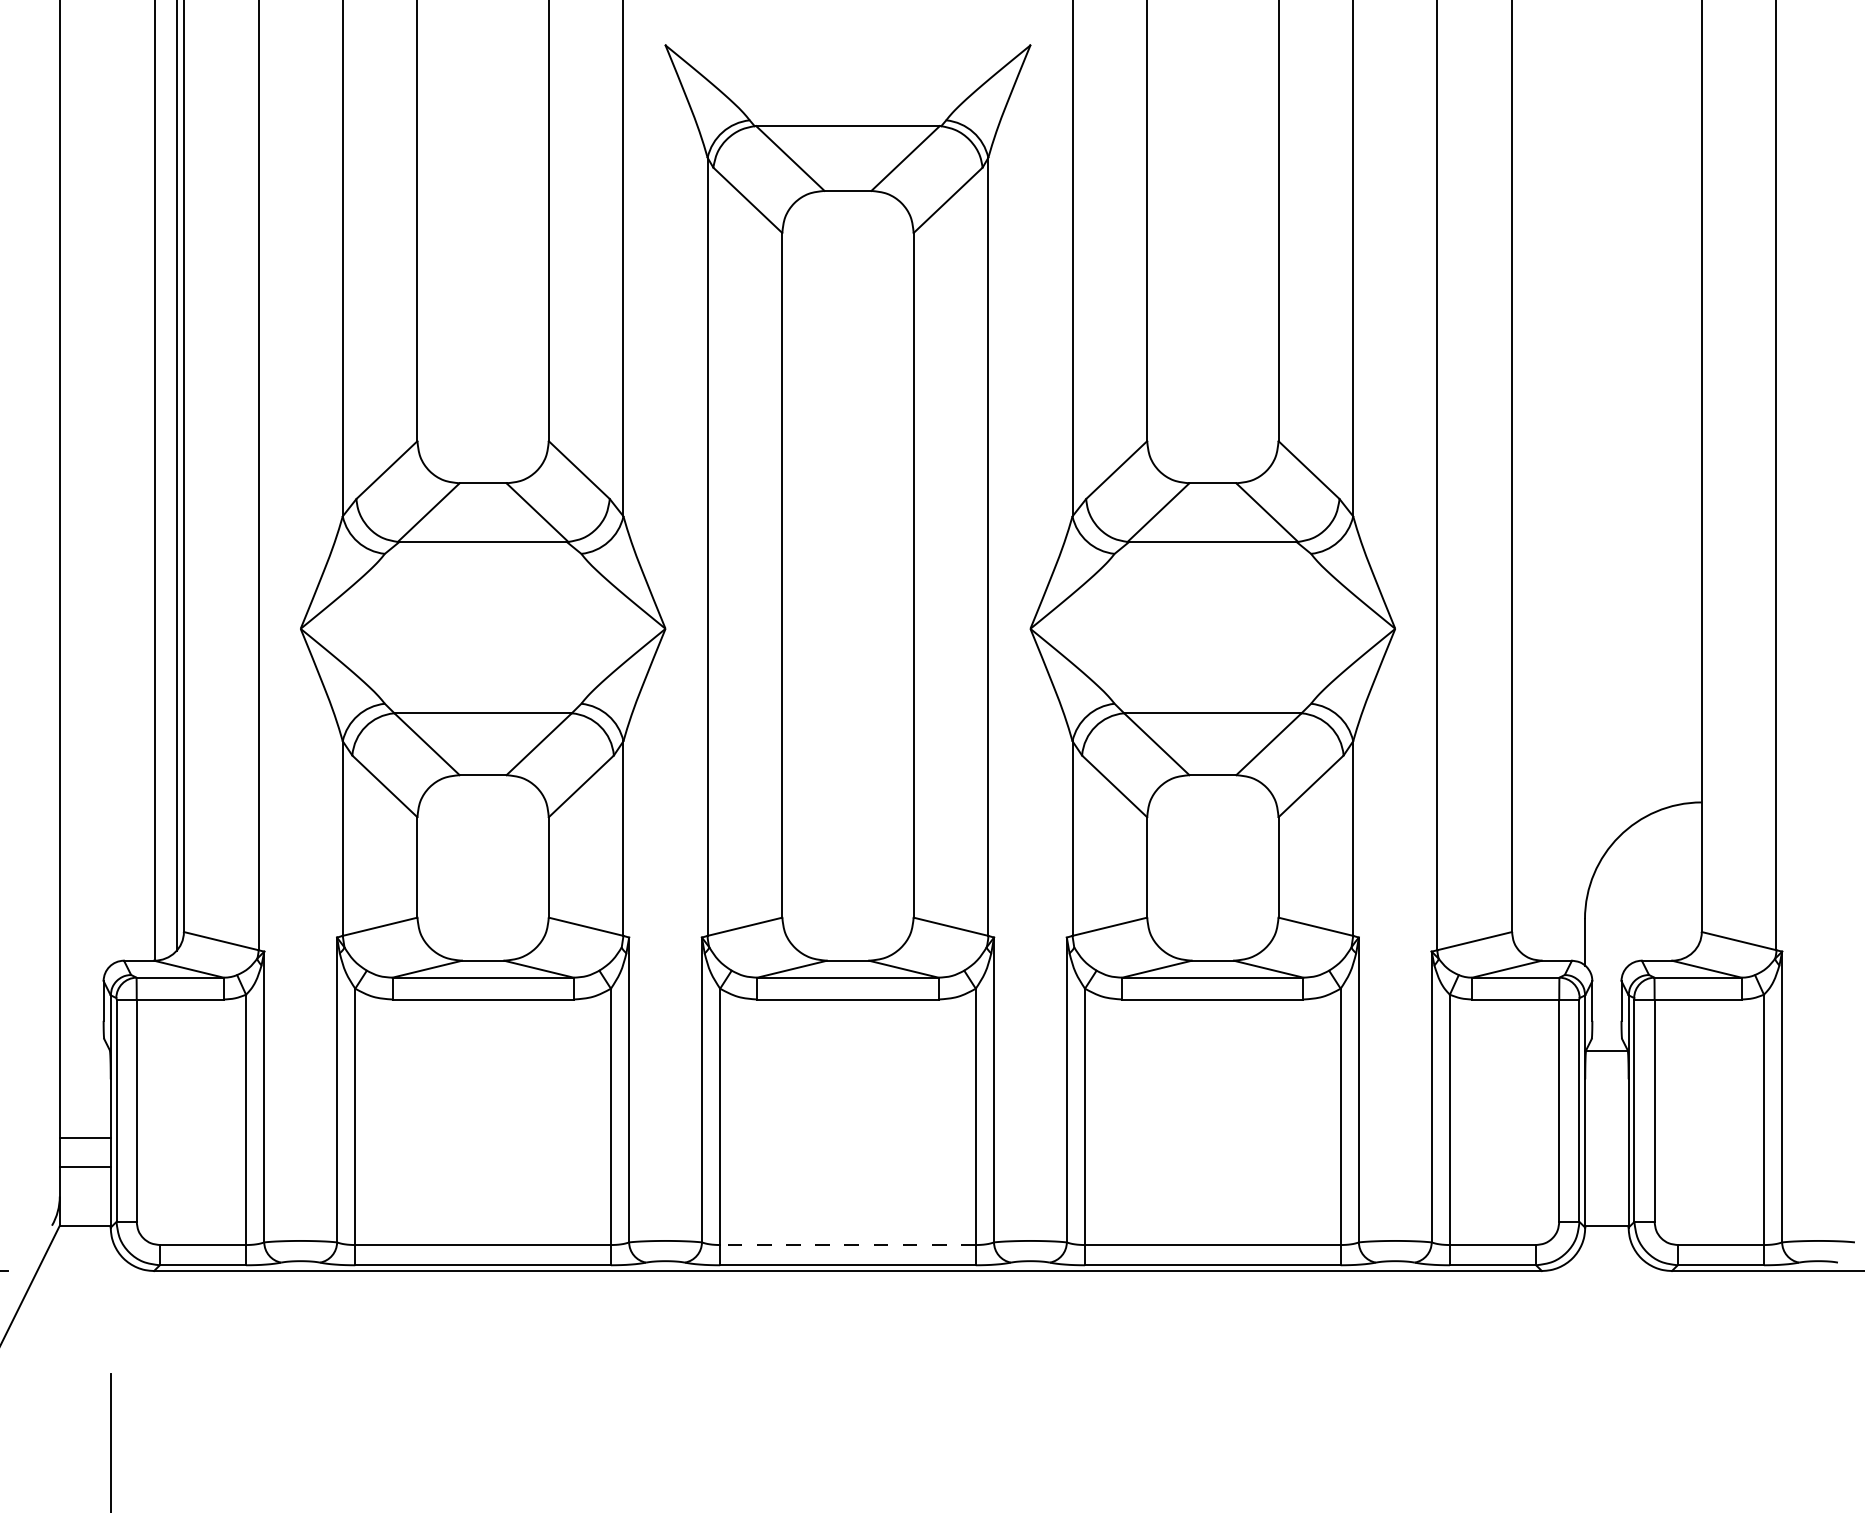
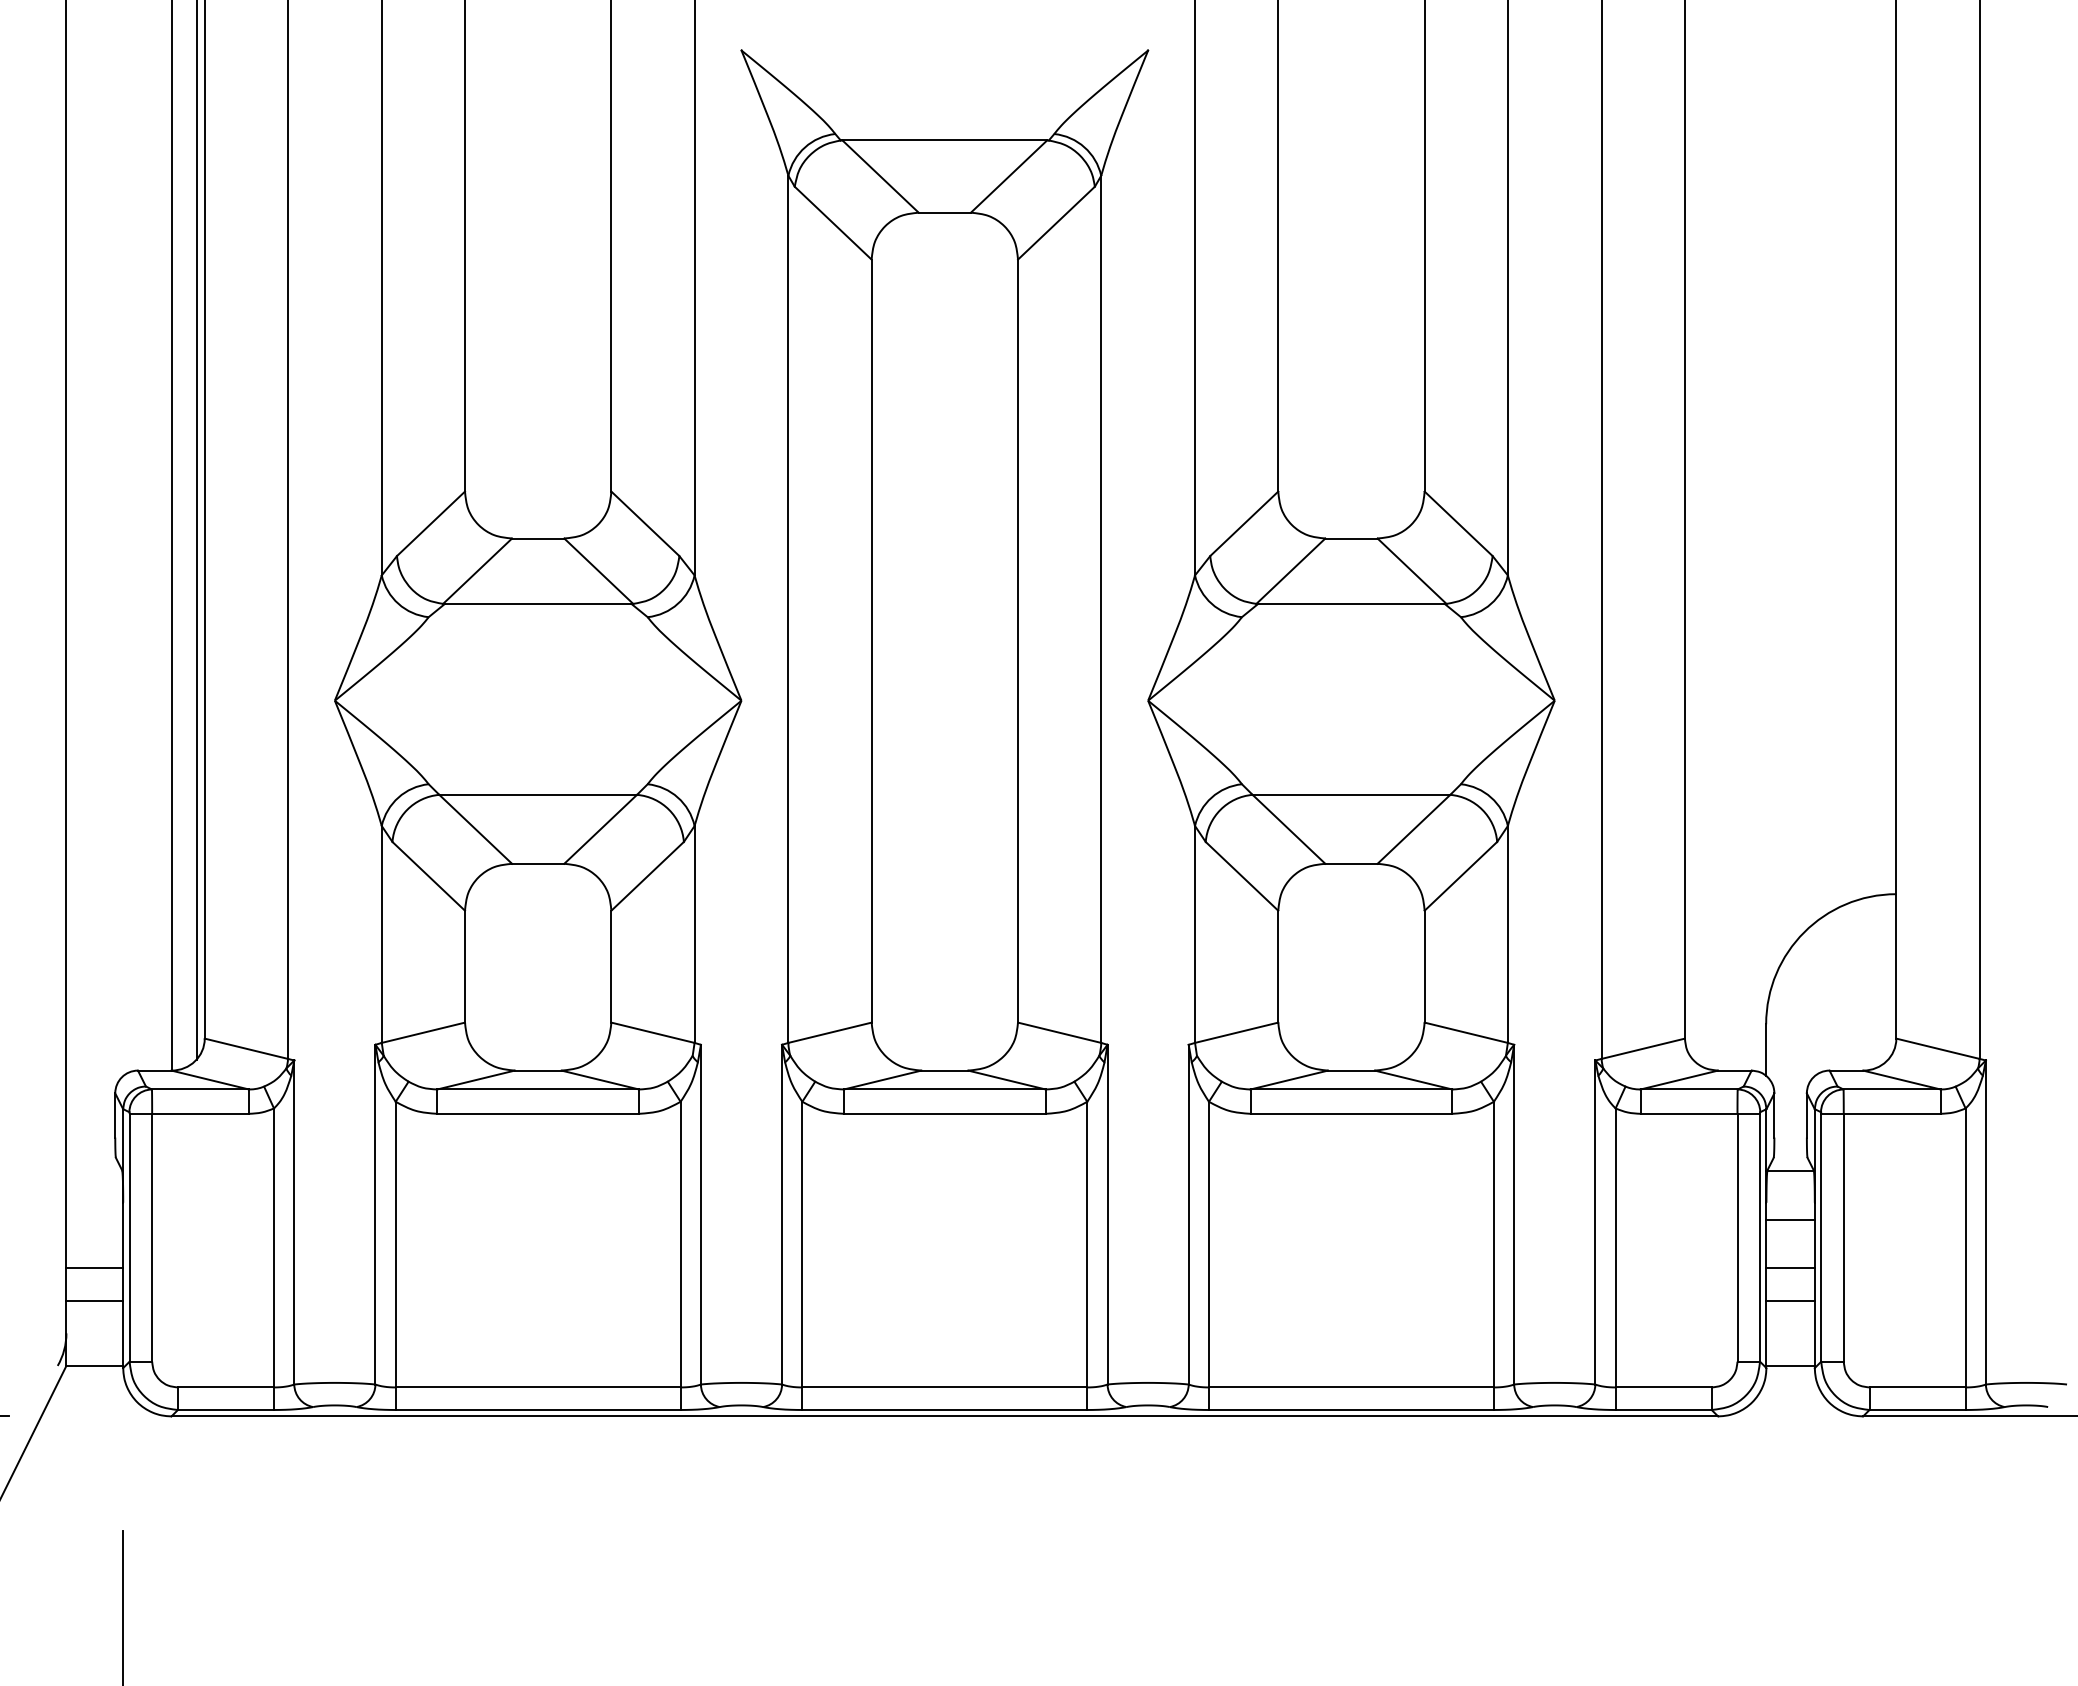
line: (1606, 1094) -> (1790, 1219), added
line: (1606, 1138) -> (1790, 1268), added
line: (1606, 1167) -> (1790, 1300), added
line: (847, 1245) -> (944, 1387), dashed -> solid

